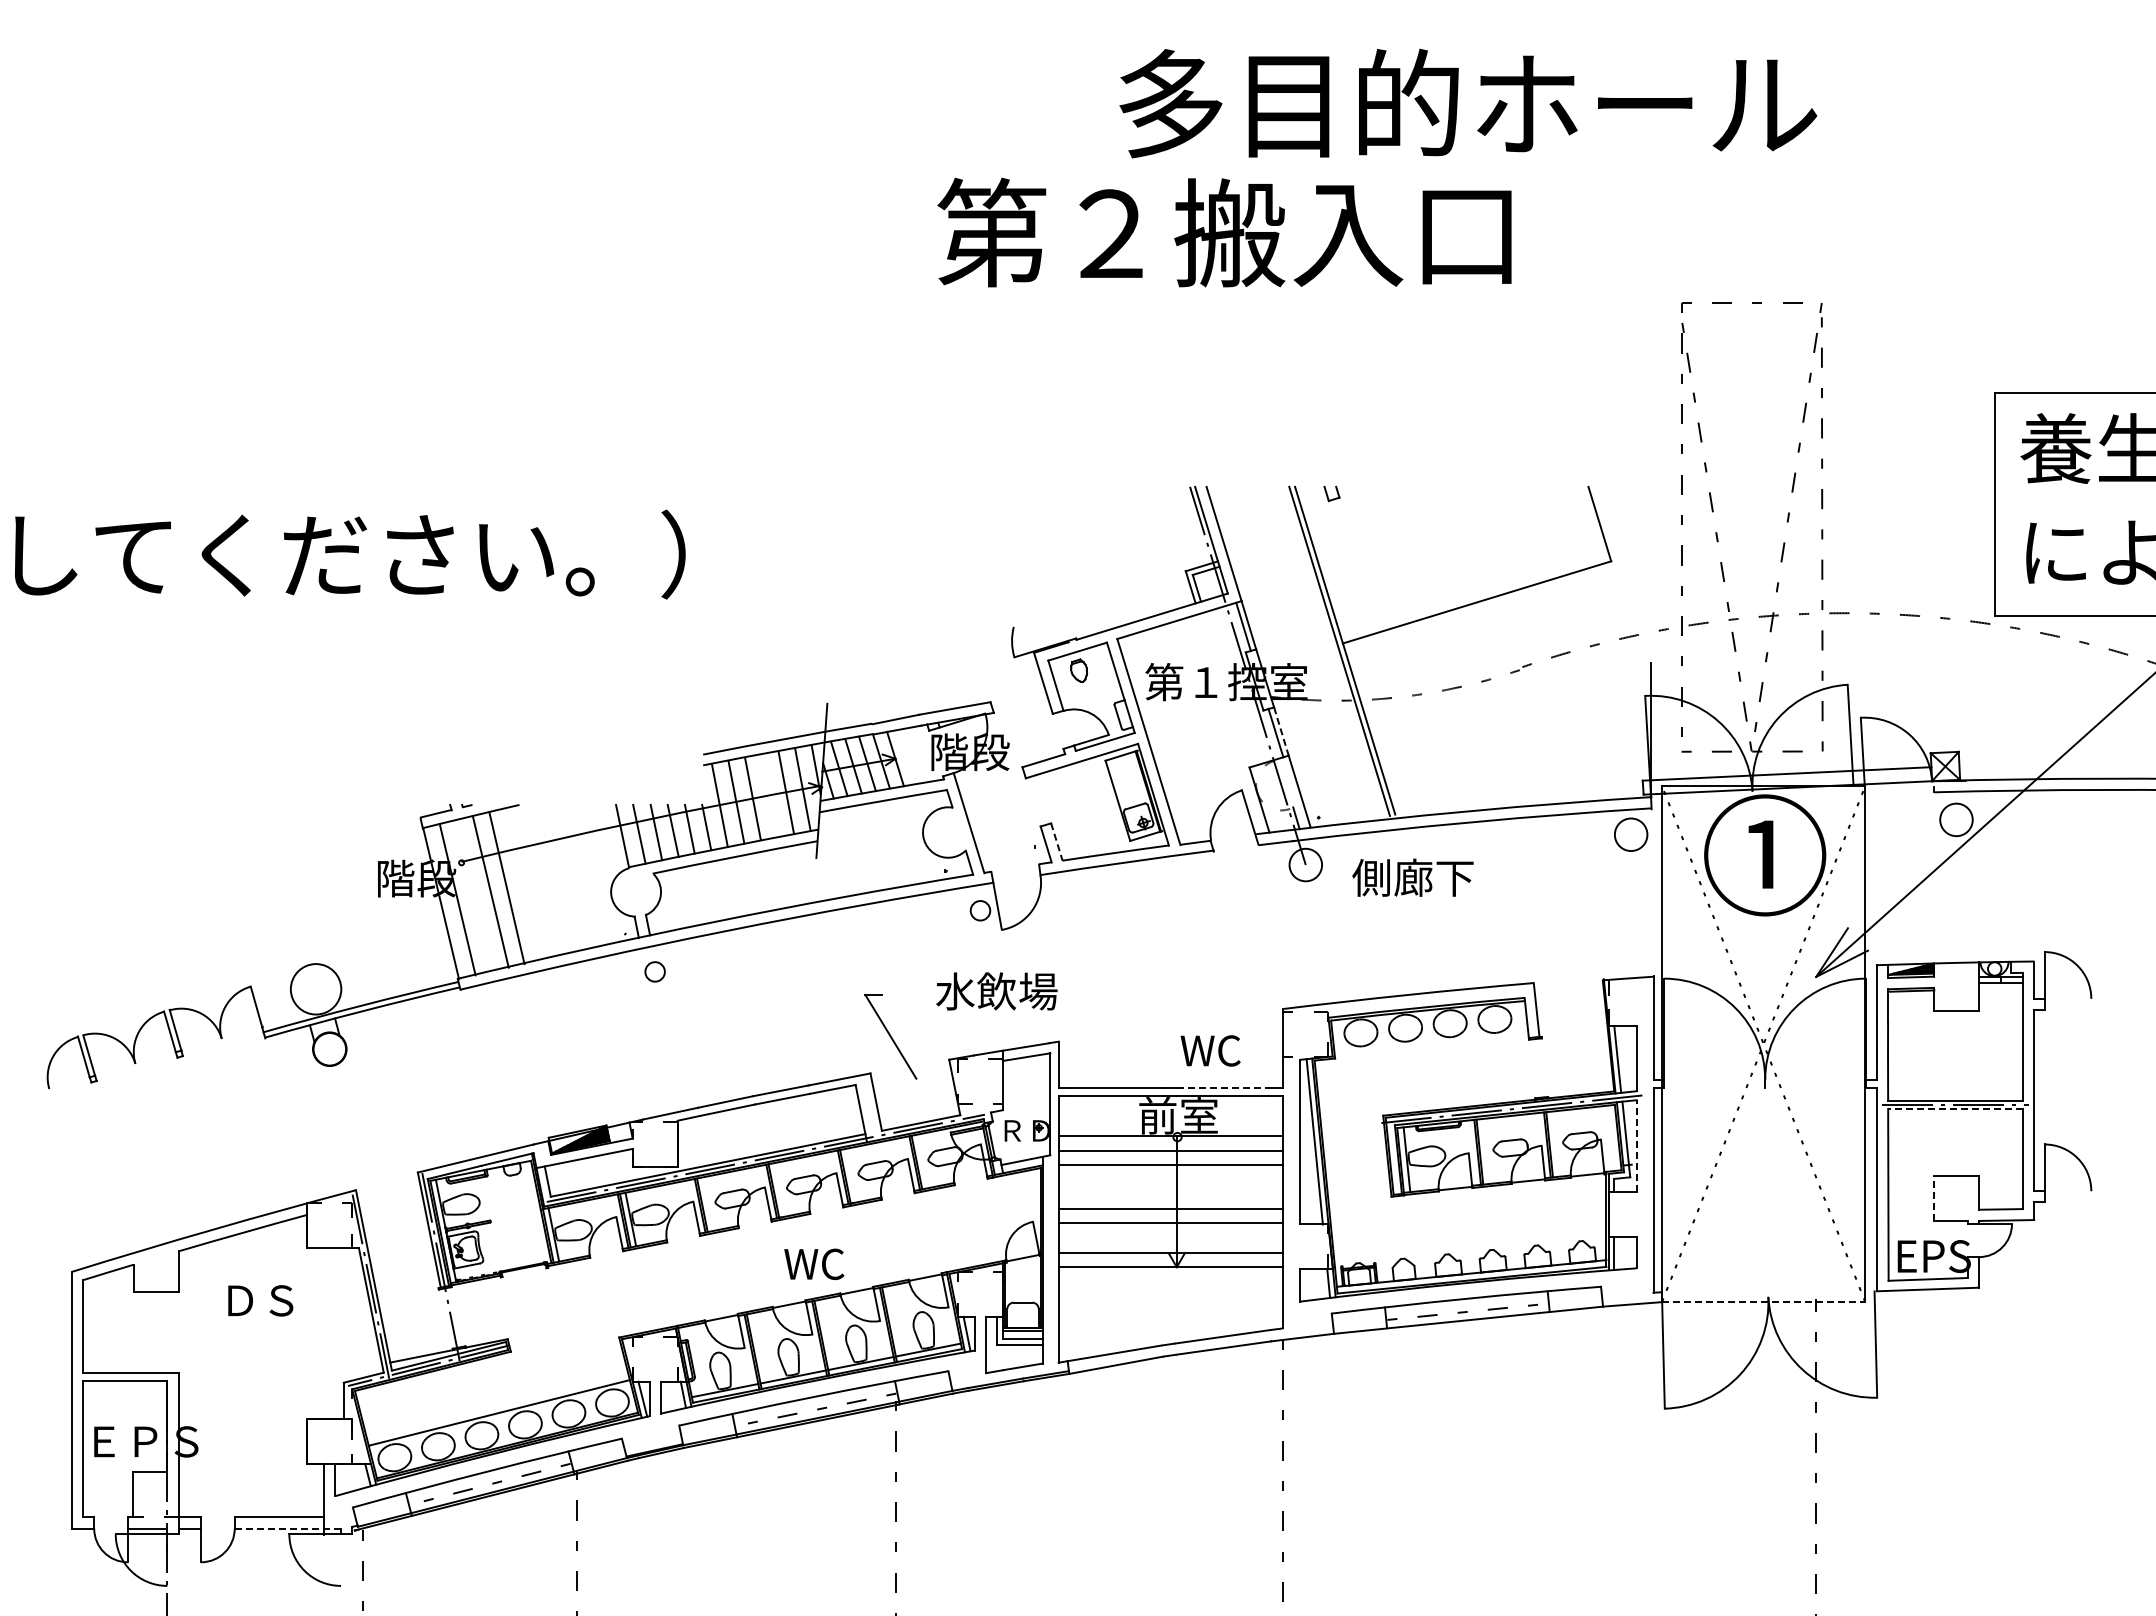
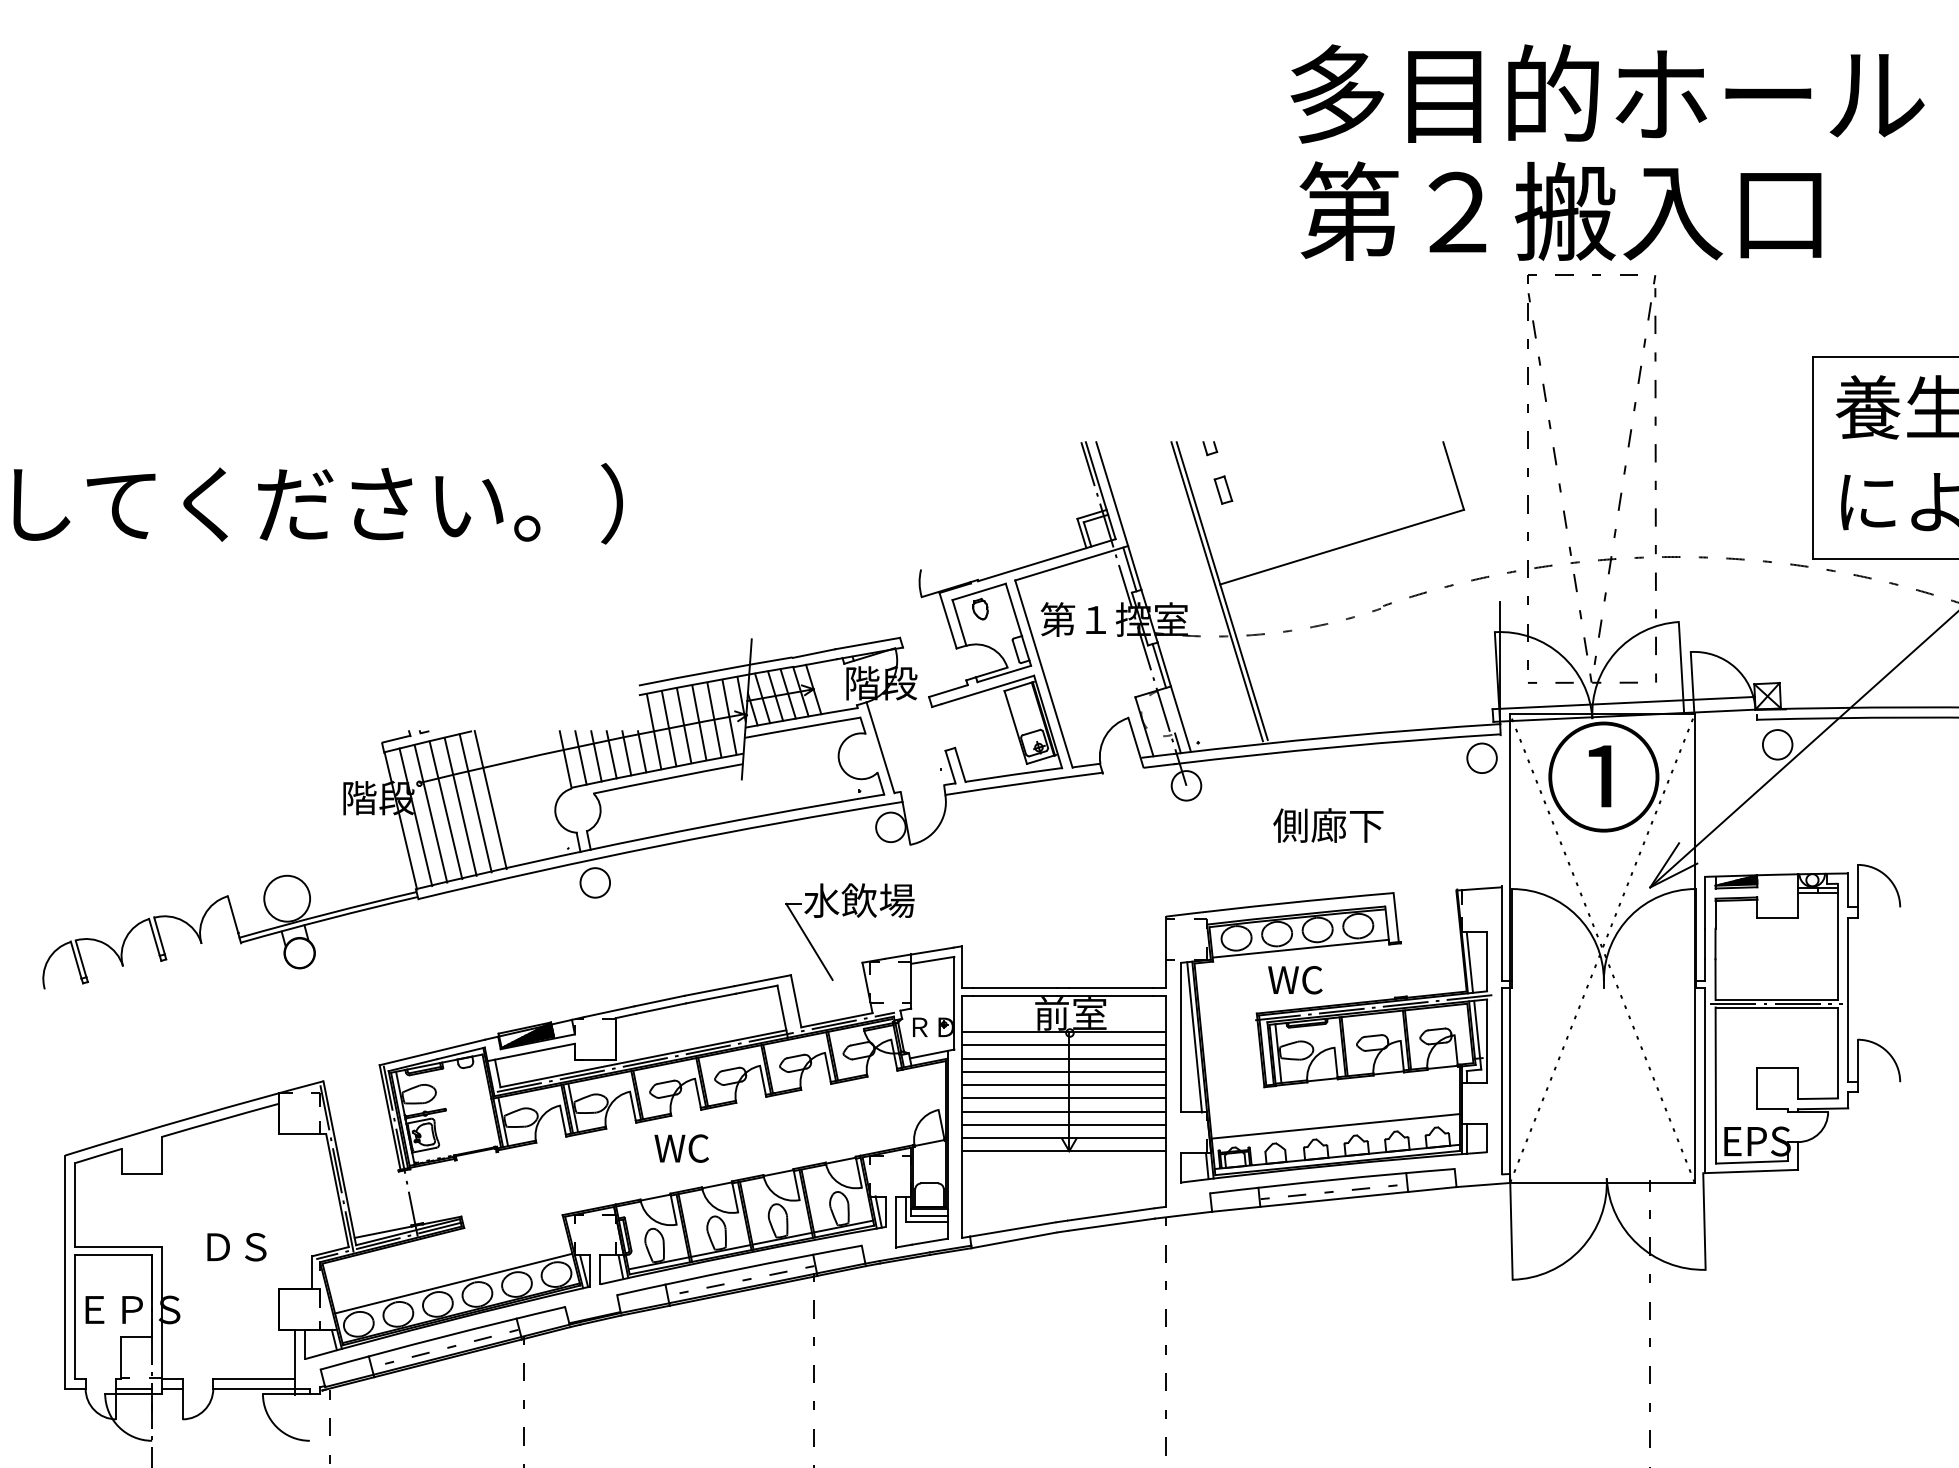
text: (1468, 103) -> (1607, 93), moved
text: (1224, 232) -> (1560, 211), moved
part: (1345, 539) -> (1222, 490), added
line: (1281, 732) -> (1164, 665), dashed -> solid
line: (769, 795) -> (699, 722), added
line: (1056, 842) -> (959, 765), dashed -> solid
text: (1412, 877) -> (1327, 825), moved
line: (539, 880) -> (490, 799), added
line: (523, 884) -> (475, 803), added
line: (474, 895) -> (431, 813), added
circle: (980, 910) -> (890, 827), size x1.67
circle: (654, 971) -> (594, 882), size x1.67
text: (996, 991) -> (859, 900), moved
line: (1431, 1044) -> (1300, 948), added
text: (1210, 1050) -> (1295, 979), moved
line: (1223, 1088) -> (1111, 988), dashed -> solid
line: (1955, 1109) -> (1776, 1007), dashed -> solid
line: (1636, 1146) -> (1486, 1041), dashed -> solid
line: (1170, 1179) -> (1063, 1071), added
line: (1170, 1194) -> (1063, 1085), added
line: (1934, 1198) -> (1757, 1088), dashed -> solid
line: (1170, 1238) -> (1063, 1125), added
line: (1469, 1239) -> (1335, 1126), added
text: (814, 1263) -> (681, 1147), moved
text: (260, 1300) -> (236, 1246), moved
line: (1763, 1302) -> (1602, 1183), dashed -> solid
line: (287, 1528) -> (261, 1388), dashed -> solid

